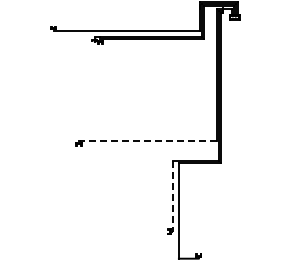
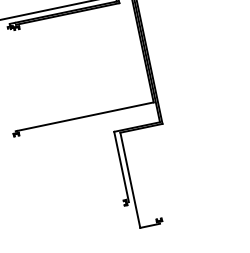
line: (148, 141) -> (85, 117), dashed -> solid
line: (173, 197) -> (122, 167), dashed -> solid

